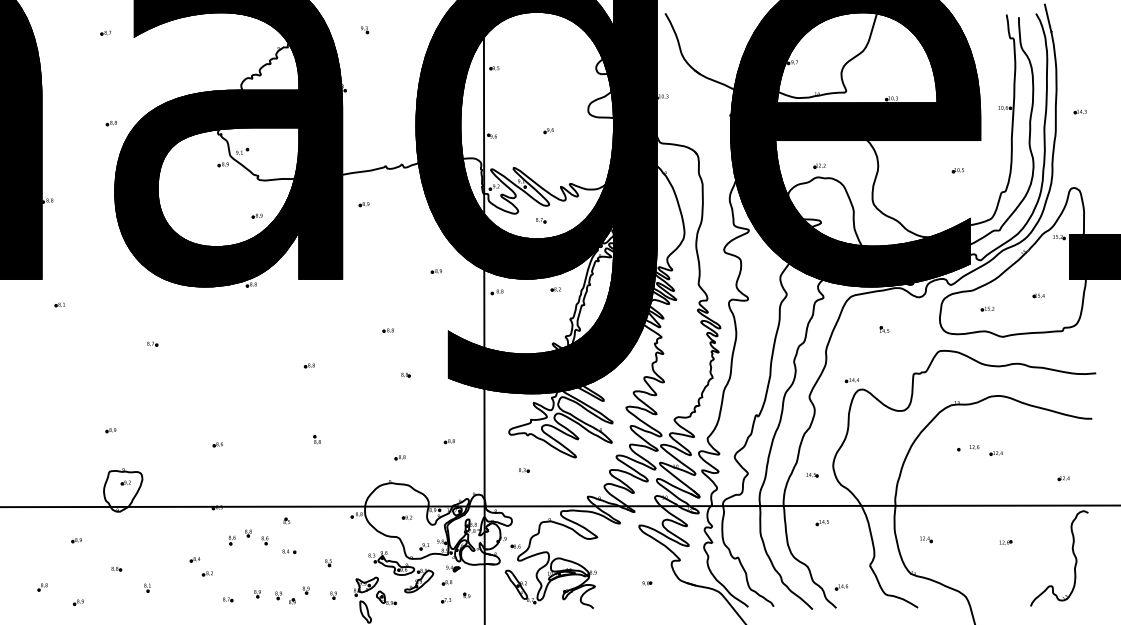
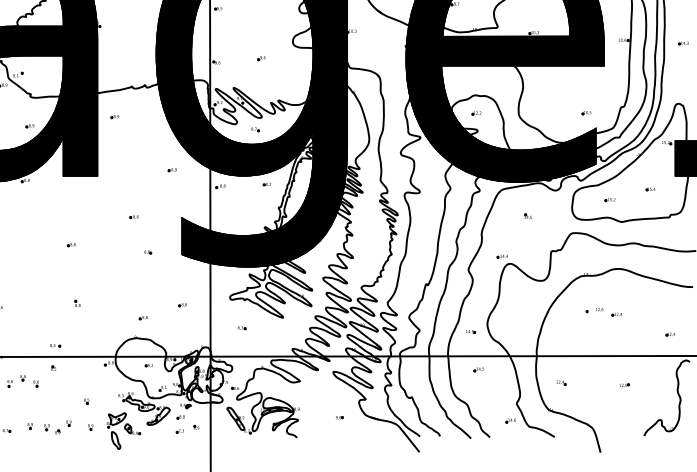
part: (819, 165) -> (476, 112), moved
part: (957, 170) -> (586, 112), moved
part: (289, 551) -> (55, 345), moved
part: (840, 587) -> (509, 421), moved

